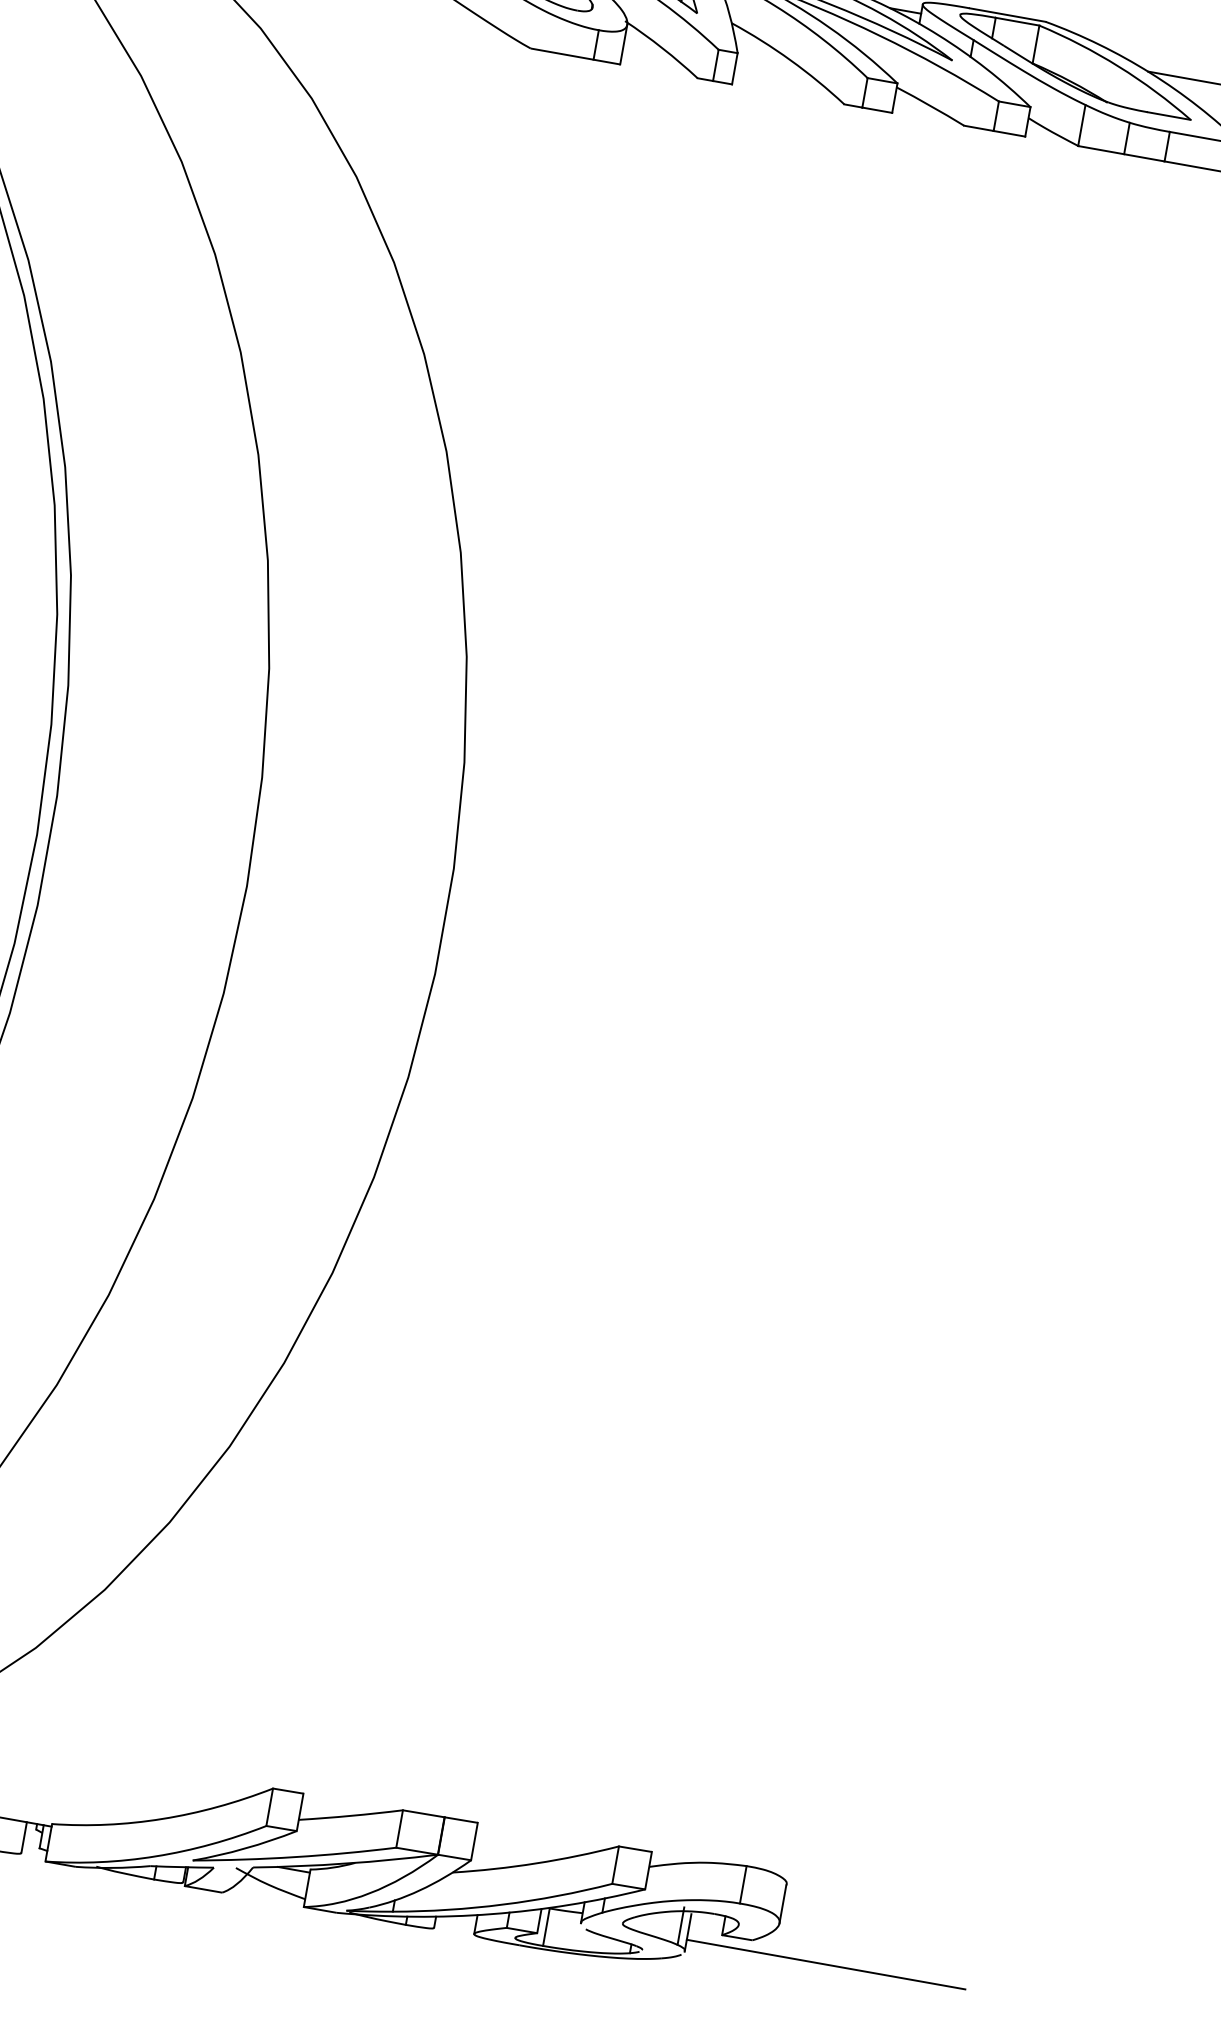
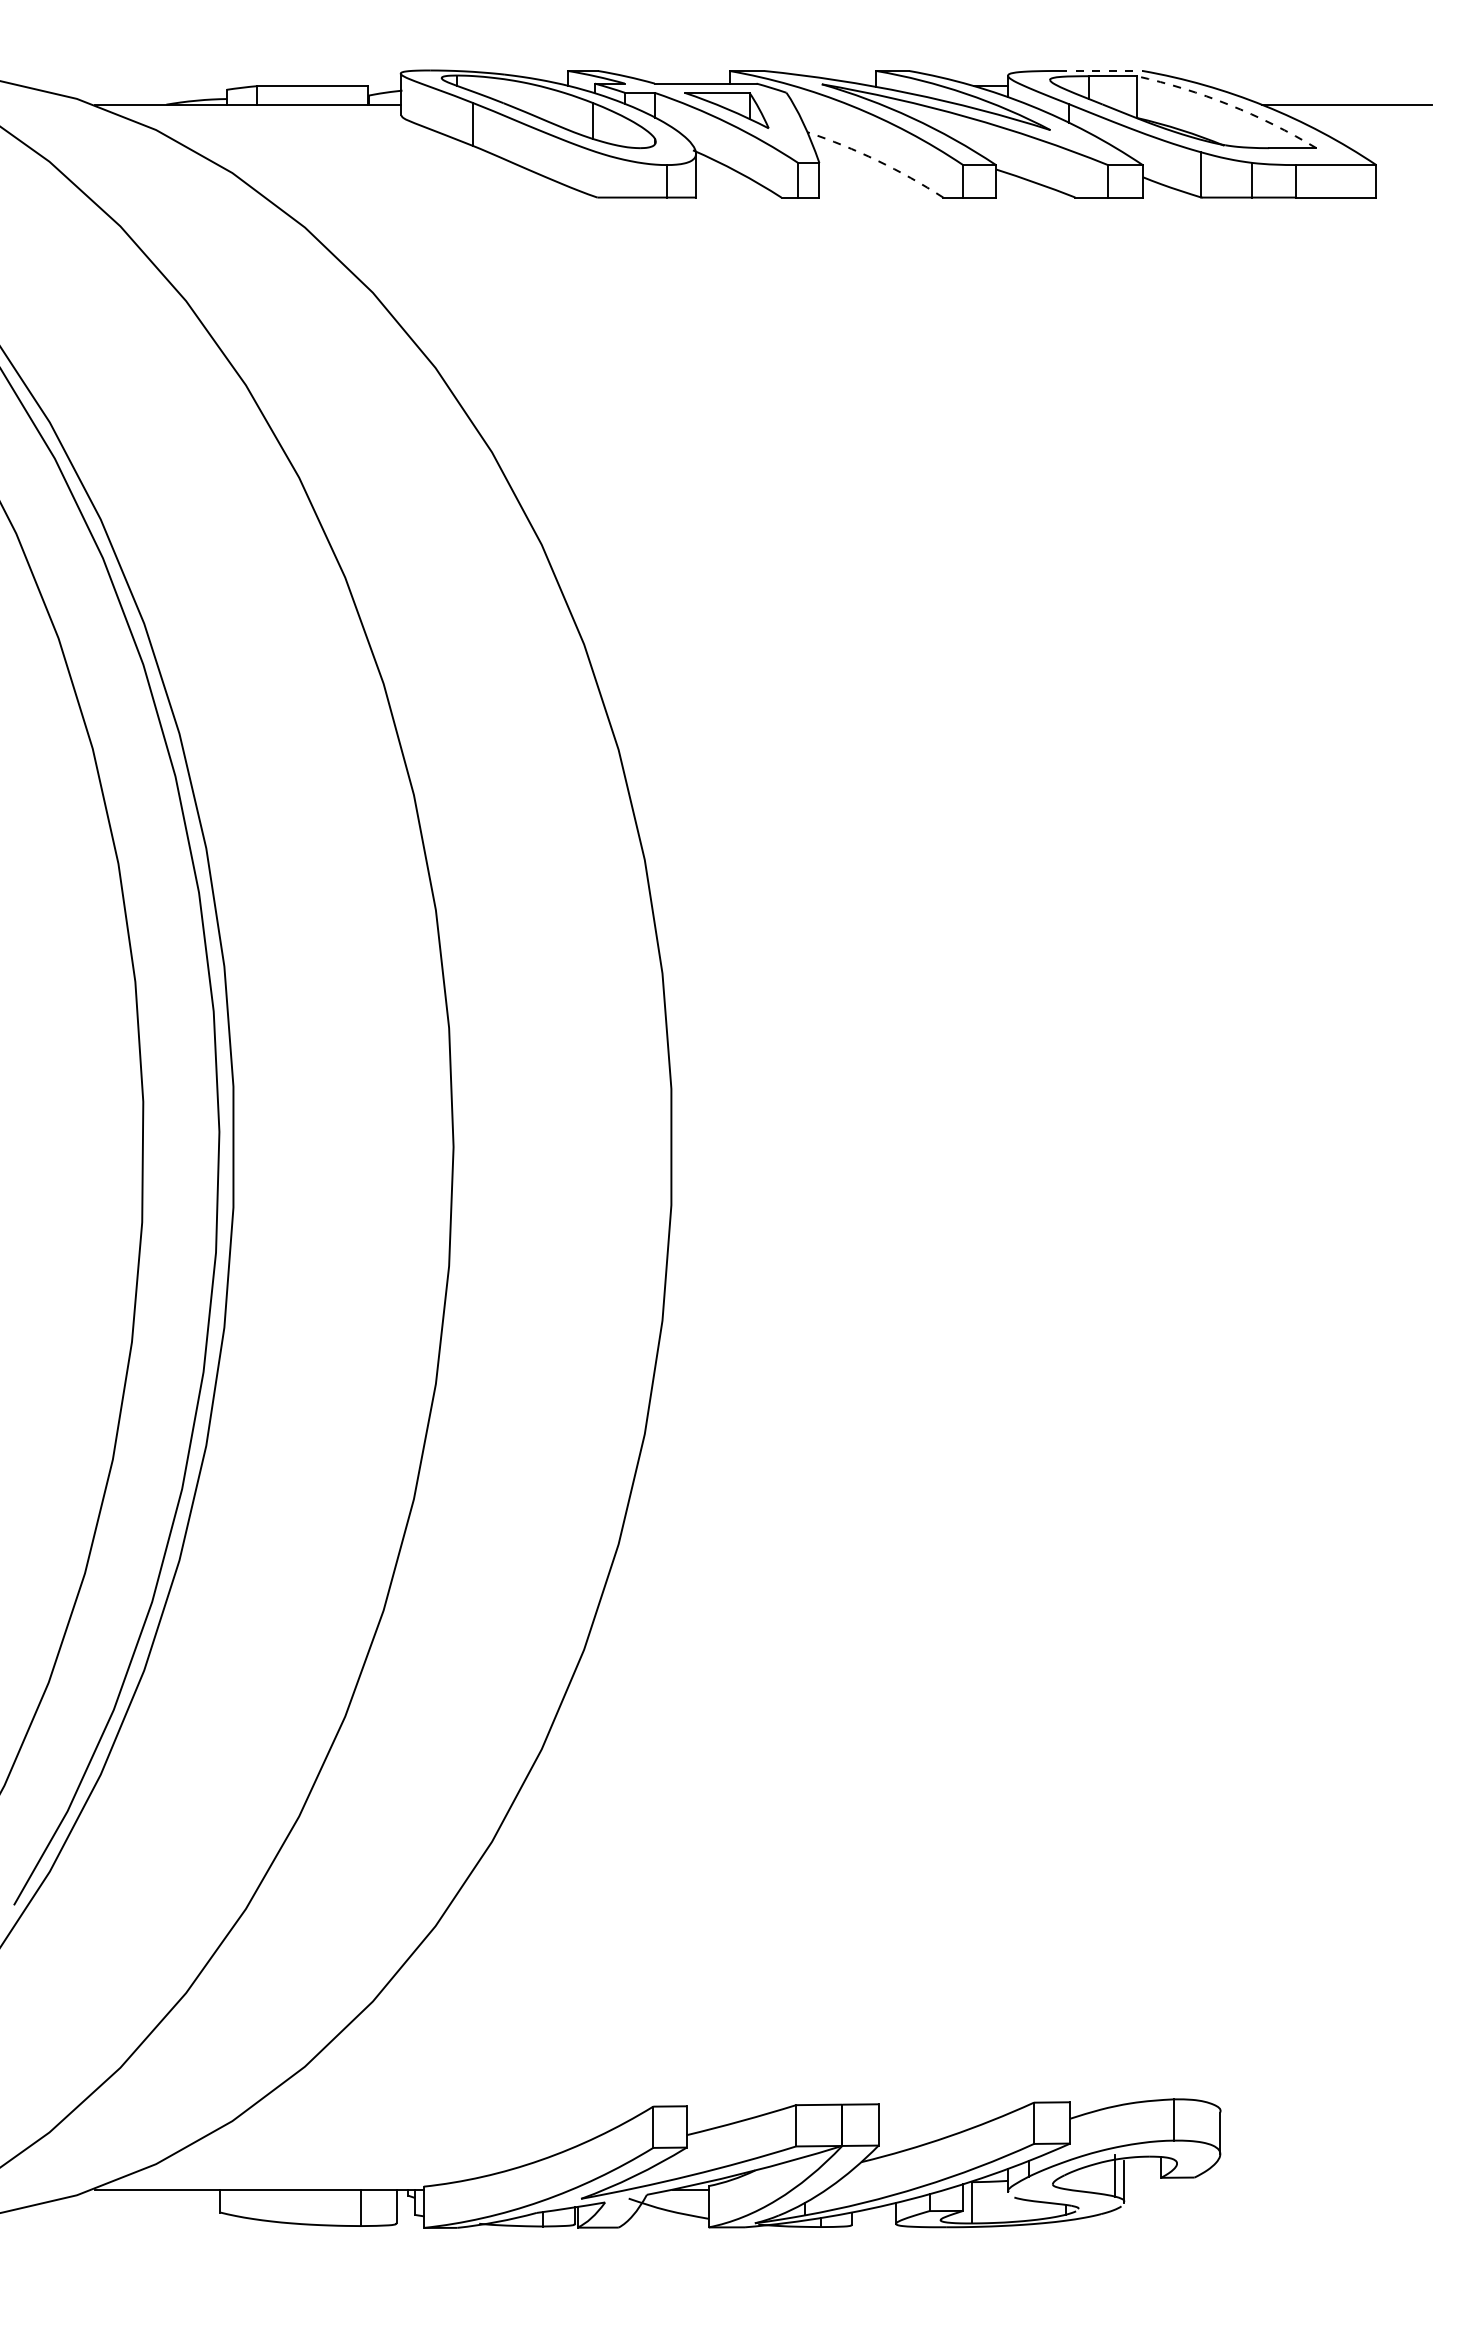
line: (1007, 14) -> (1100, 70), solid -> dashed
arc: (790, 60) -> (877, 160), solid -> dashed
arc: (1118, 66) -> (1229, 104), solid -> dashed
line: (825, 1964) -> (1277, 2189), removed

